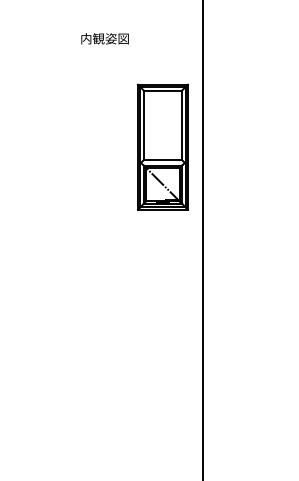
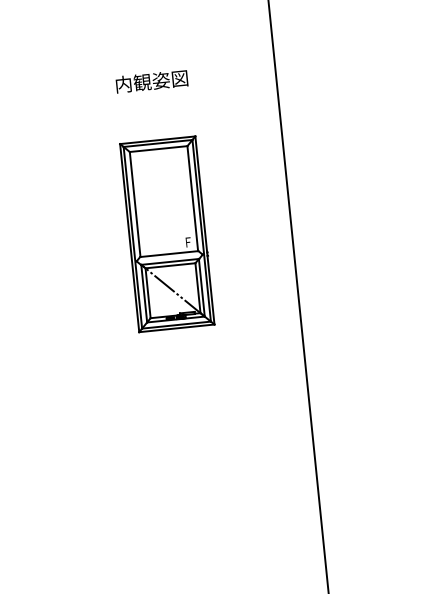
text: (104, 38) -> (151, 81), moved
part: (162, 146) -> (166, 233), moved

